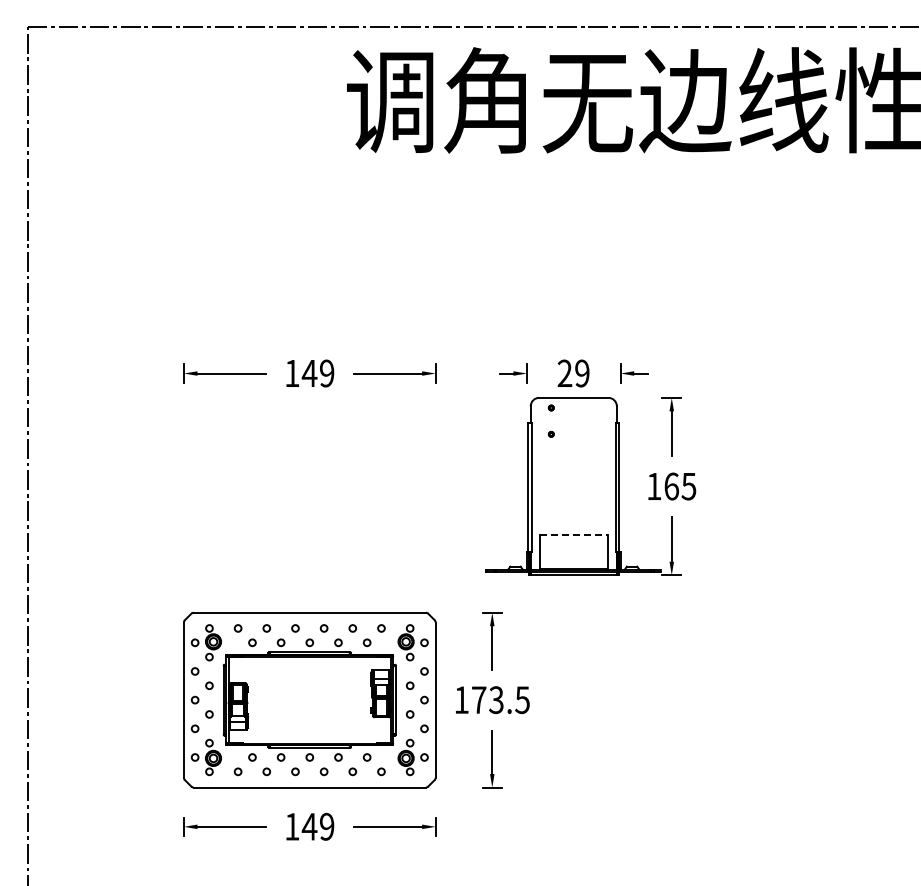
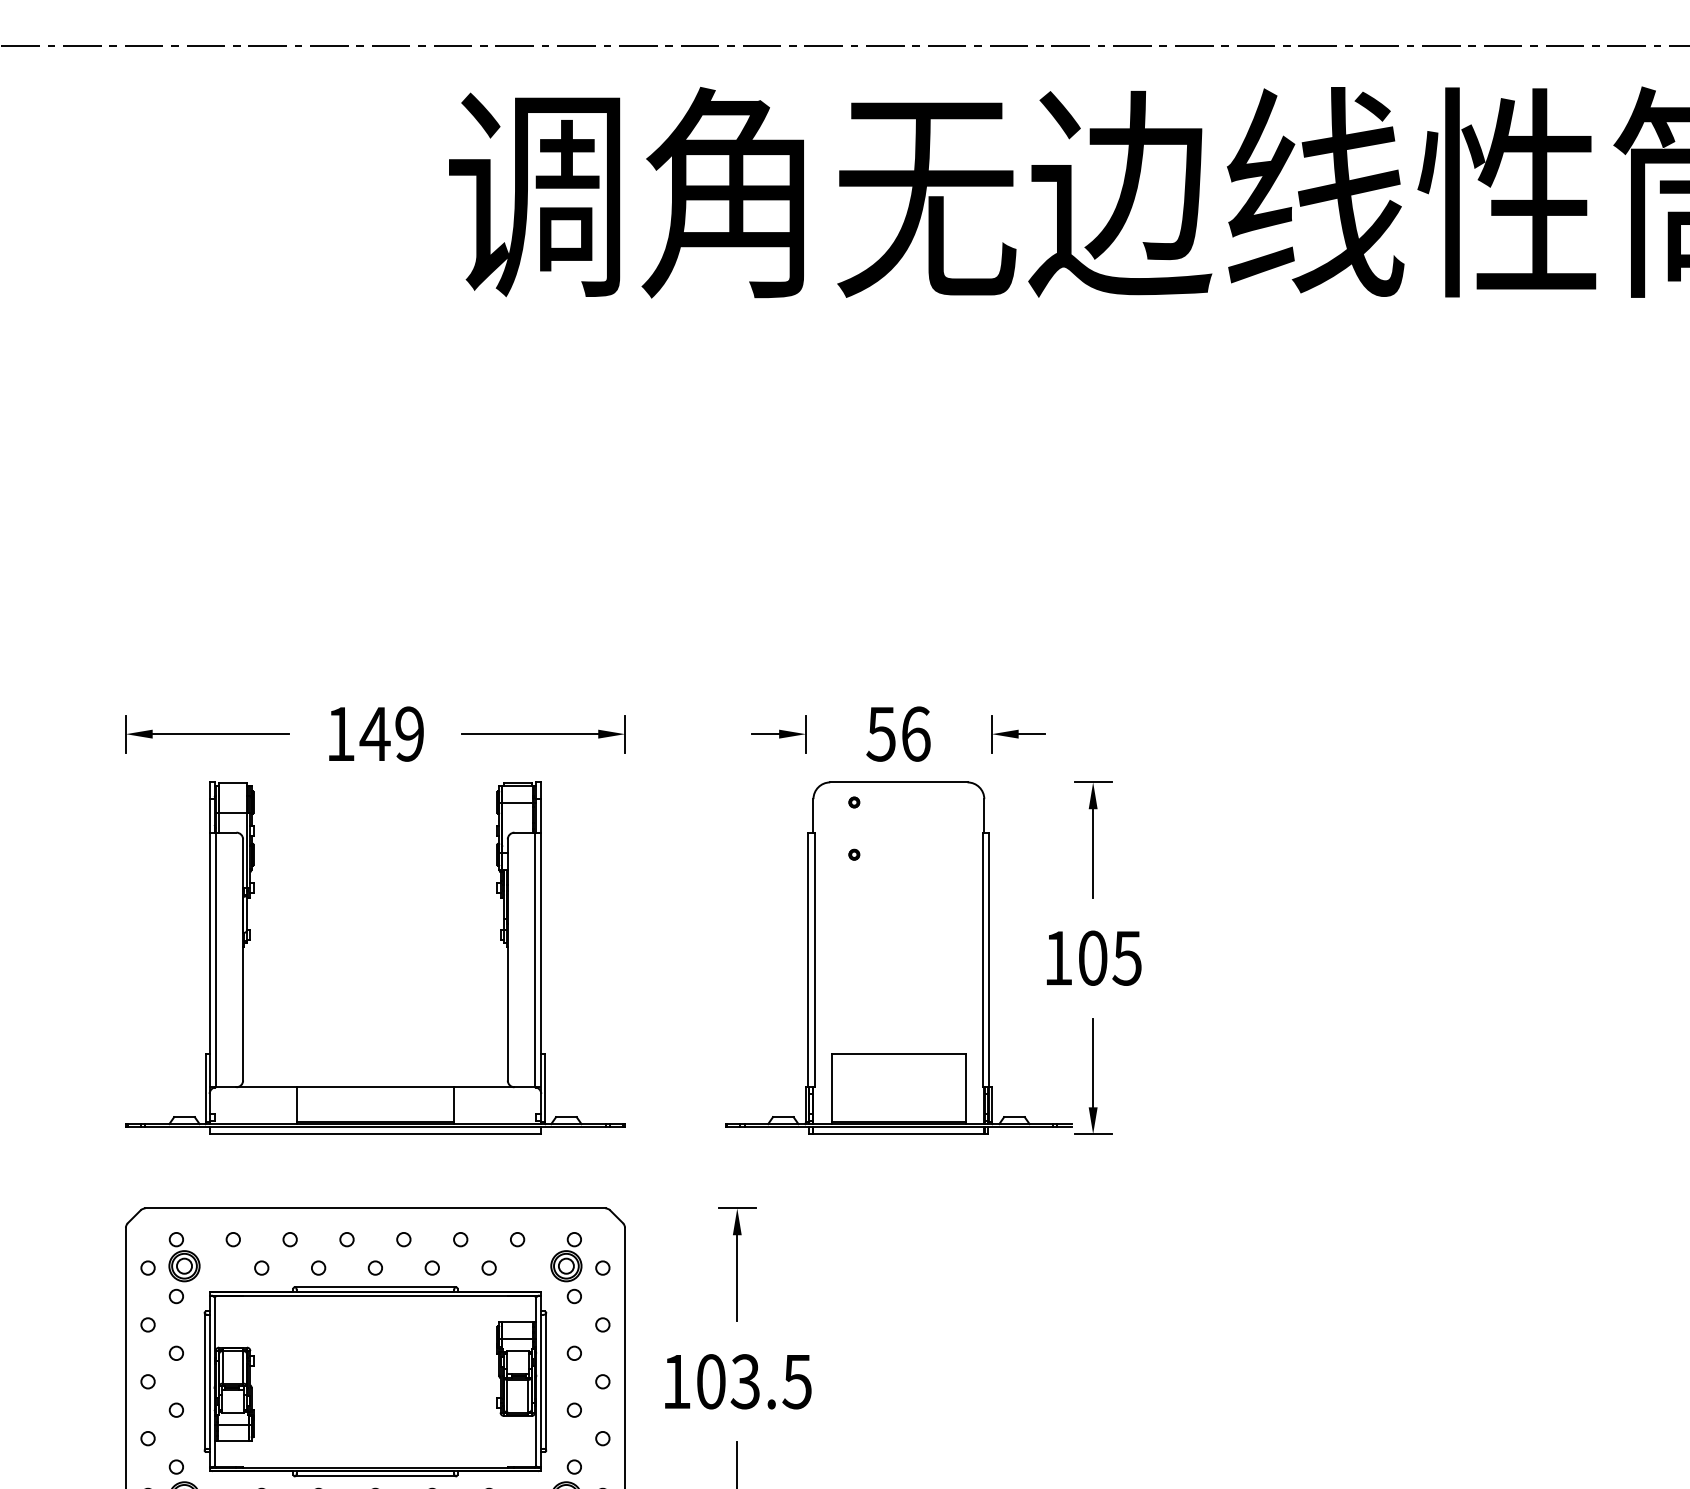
text: (573, 373) -> (898, 734), 29 -> 56
part: (247, 477) -> (251, 940), added
text: (671, 486) -> (1092, 958), 165 -> 105
line: (573, 534) -> (898, 1053), dashed -> solid
text: (479, 700) -> (711, 1382), 173.5 -> 103.5

